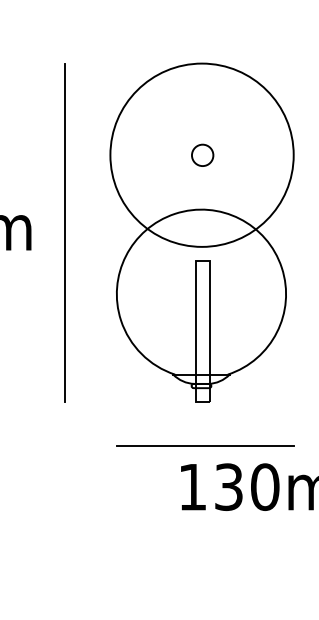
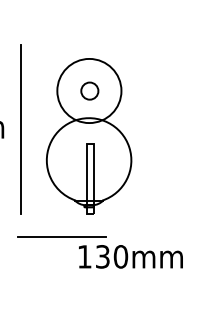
circle: (202, 154) -> (89, 90), size x0.7
circle: (202, 154) -> (89, 90), size x1.6
line: (204, 446) -> (61, 236), moved

